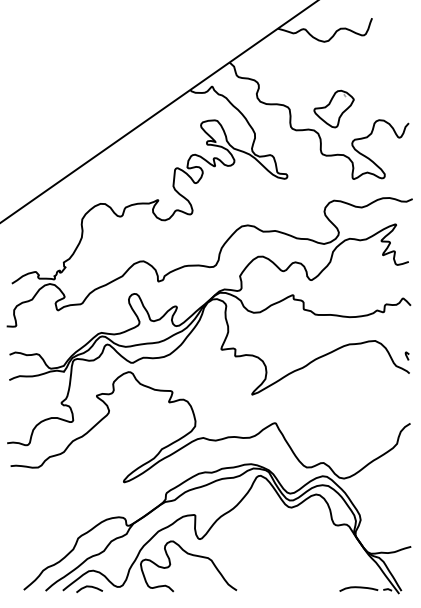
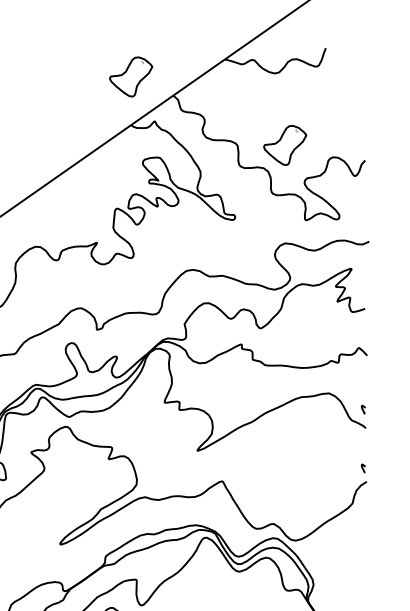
part: (189, 44) -> (130, 76), added
curve: (406, 410) -> (362, 467), added

